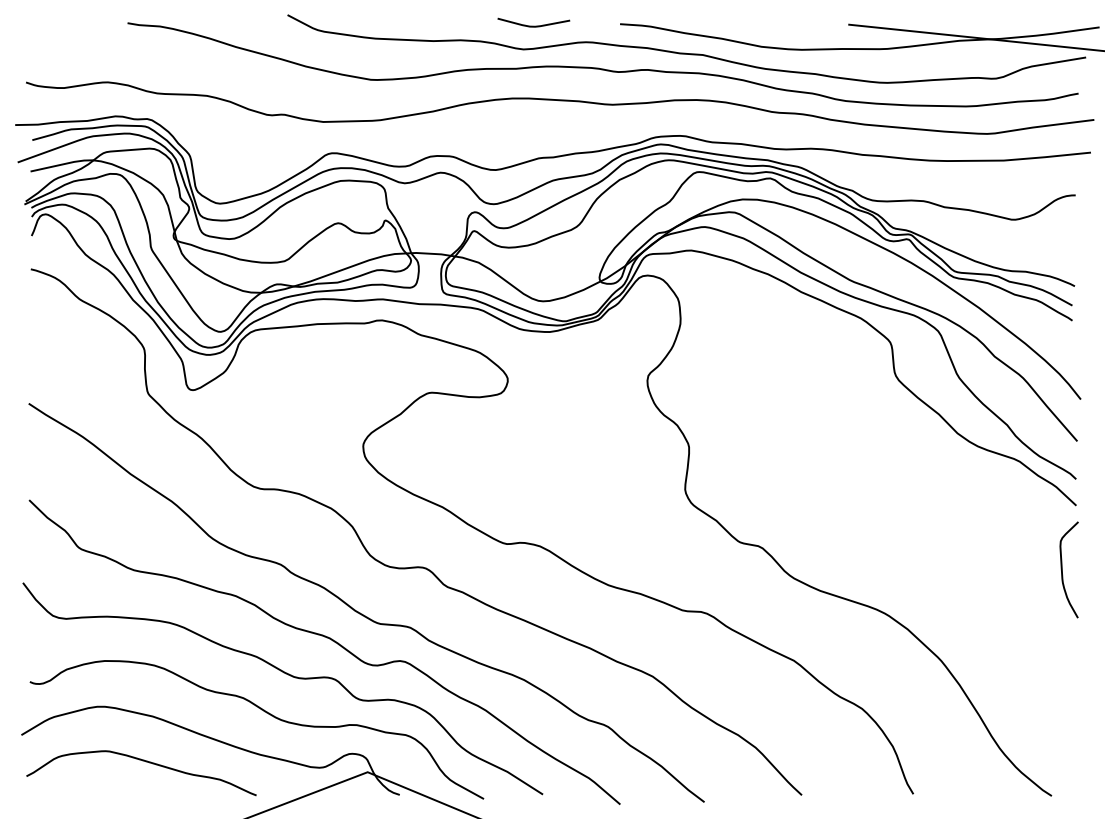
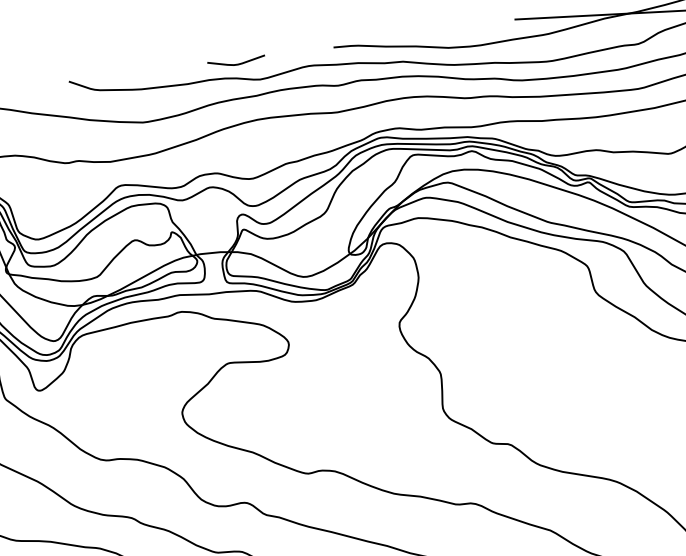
curve: (533, 25) -> (236, 63), moved

